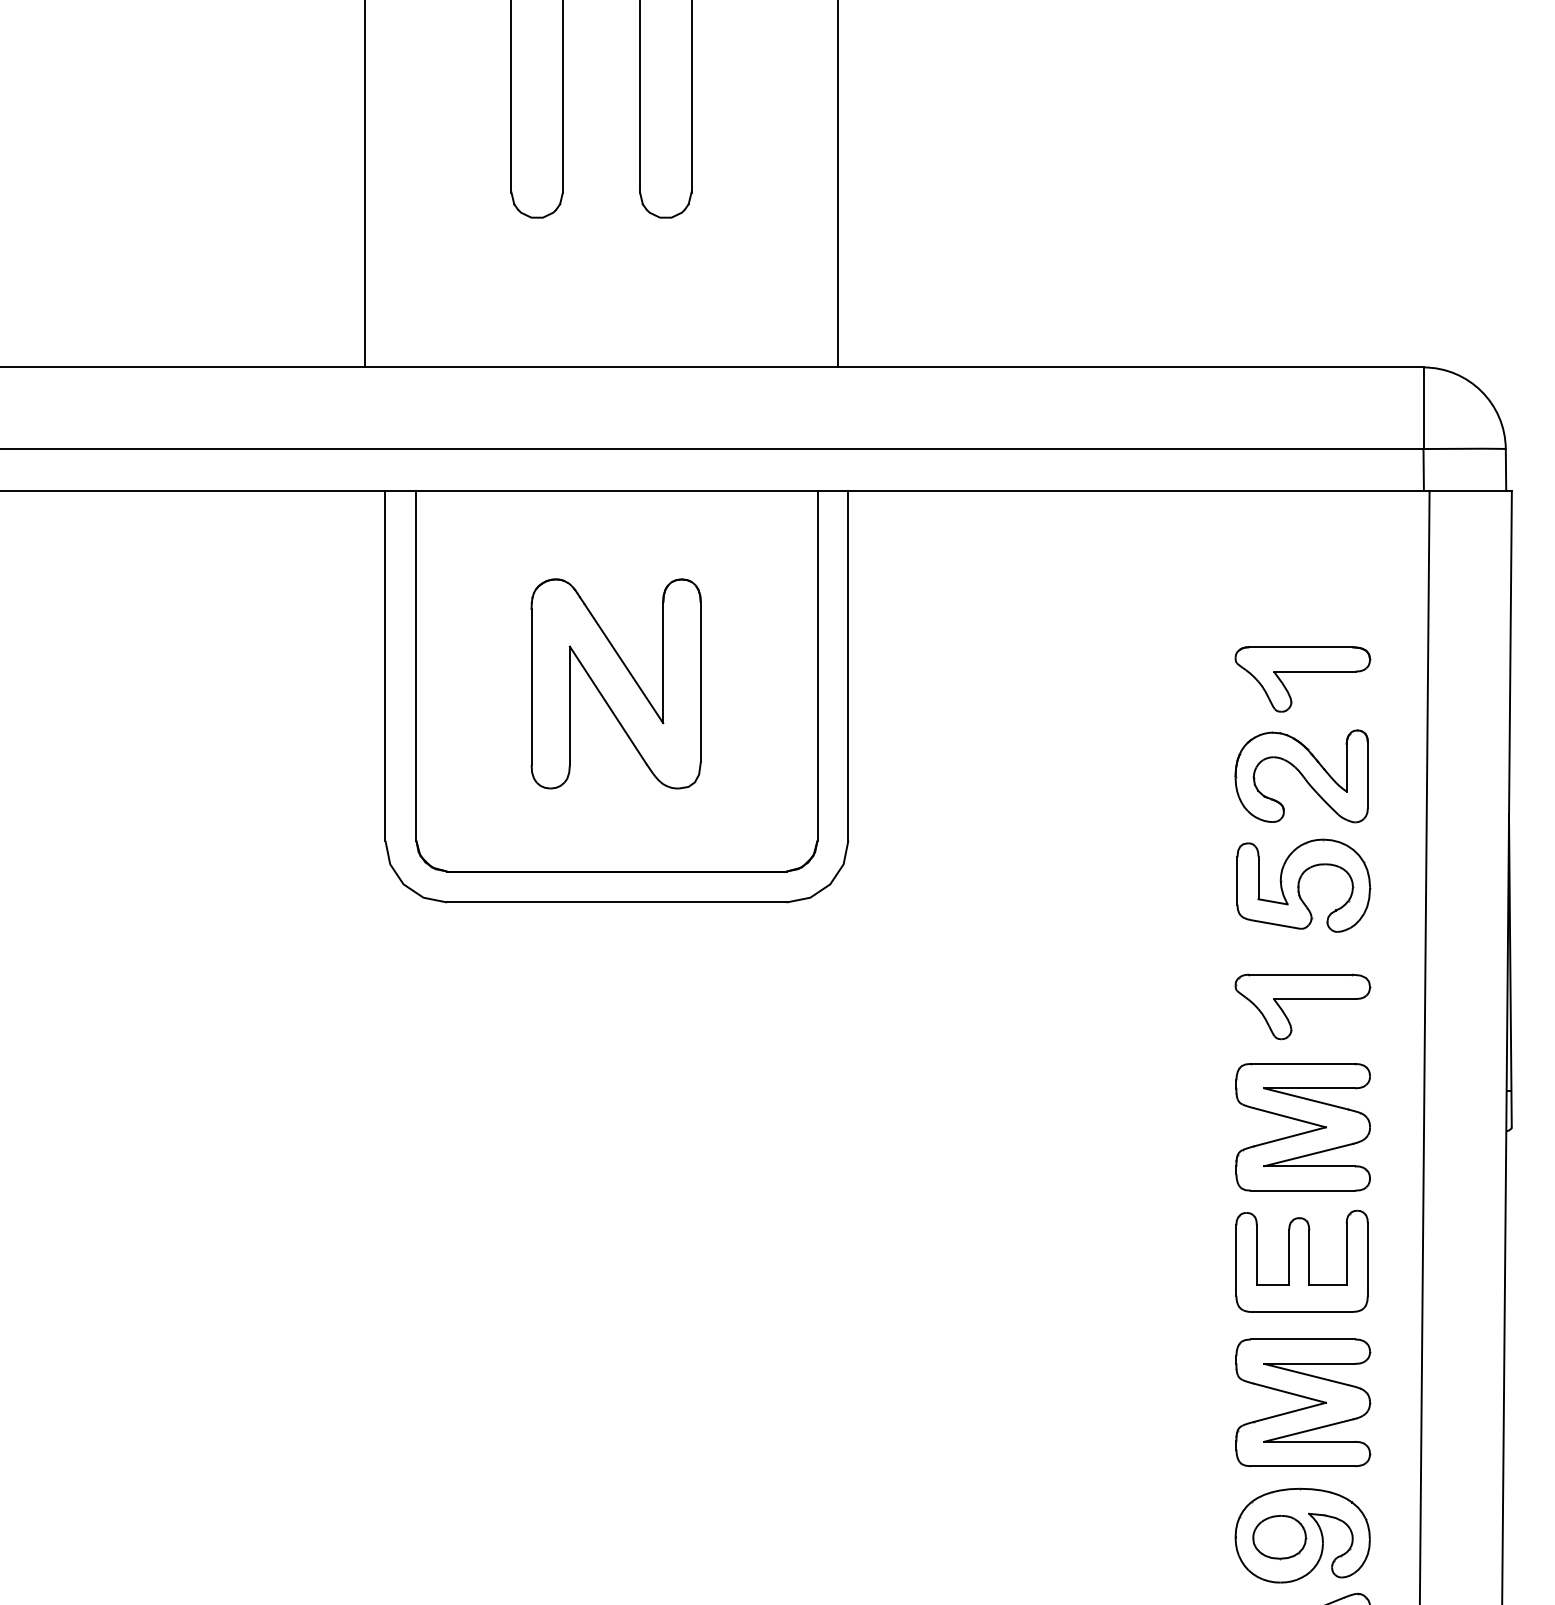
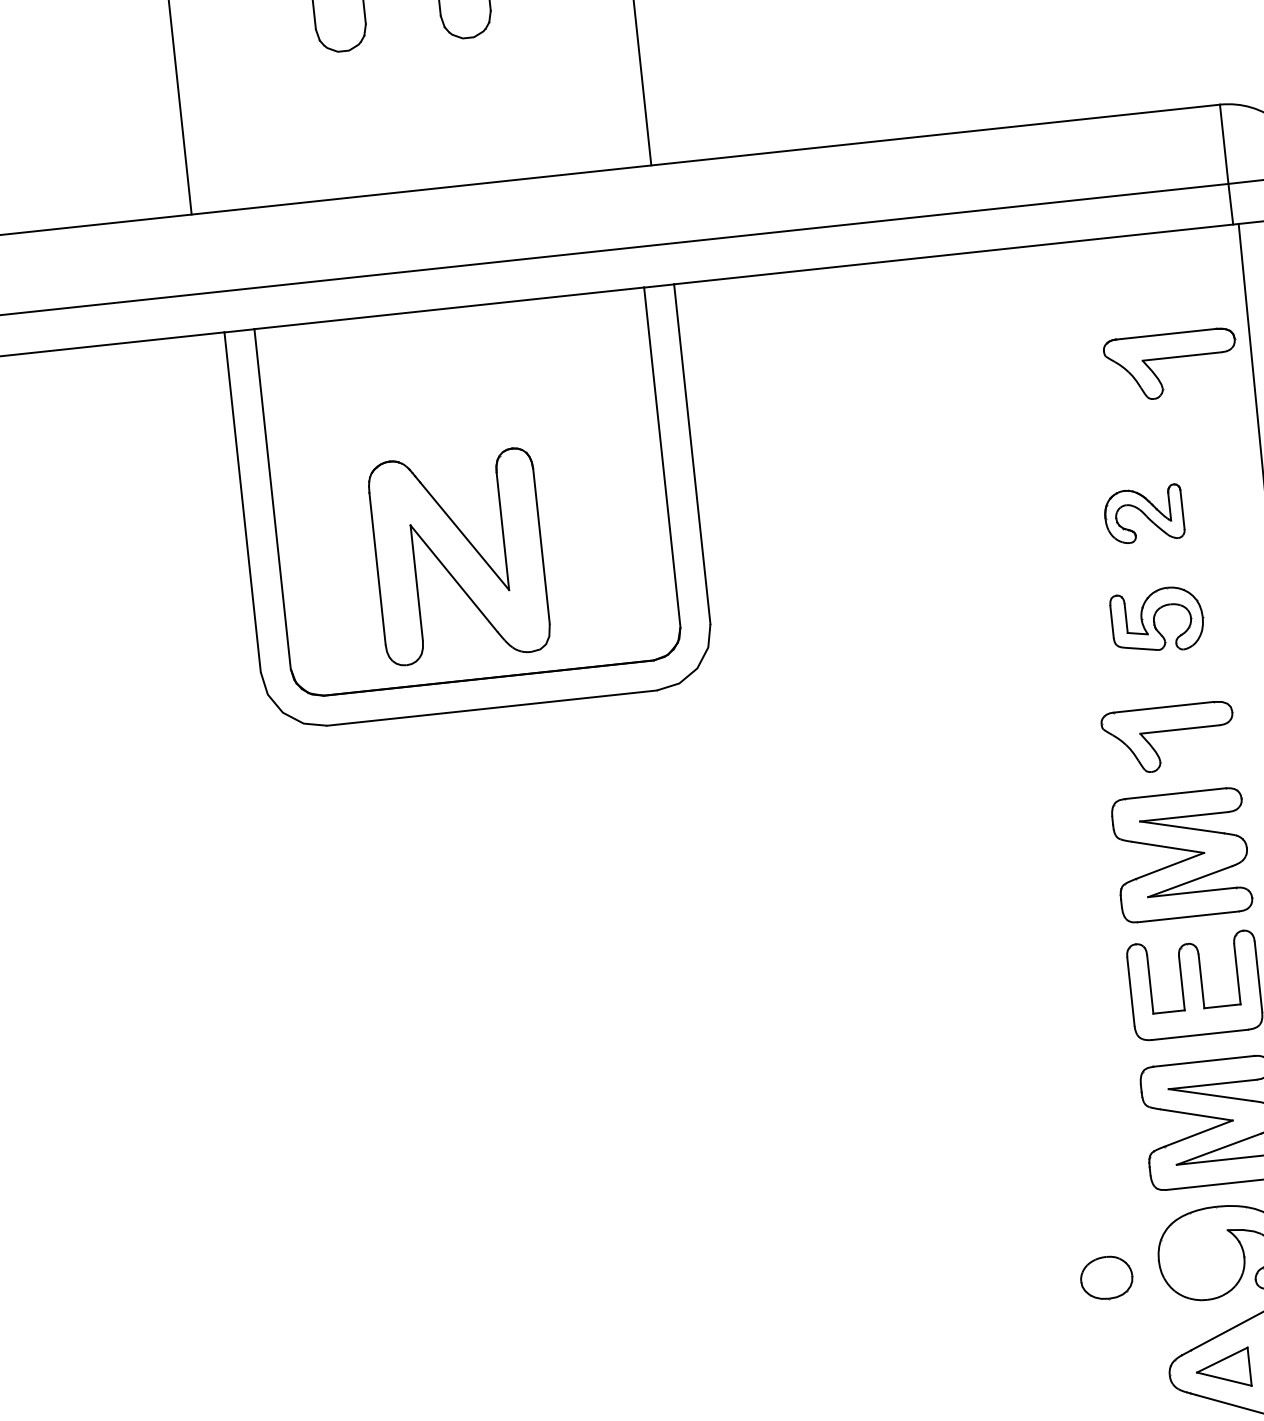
part: (1302, 672) -> (1170, 358), moved
part: (615, 683) -> (458, 556), moved
part: (1301, 776) -> (1143, 514), size x0.6
part: (1303, 885) -> (1157, 620), size x0.7
part: (1279, 1537) -> (1106, 1278), moved

